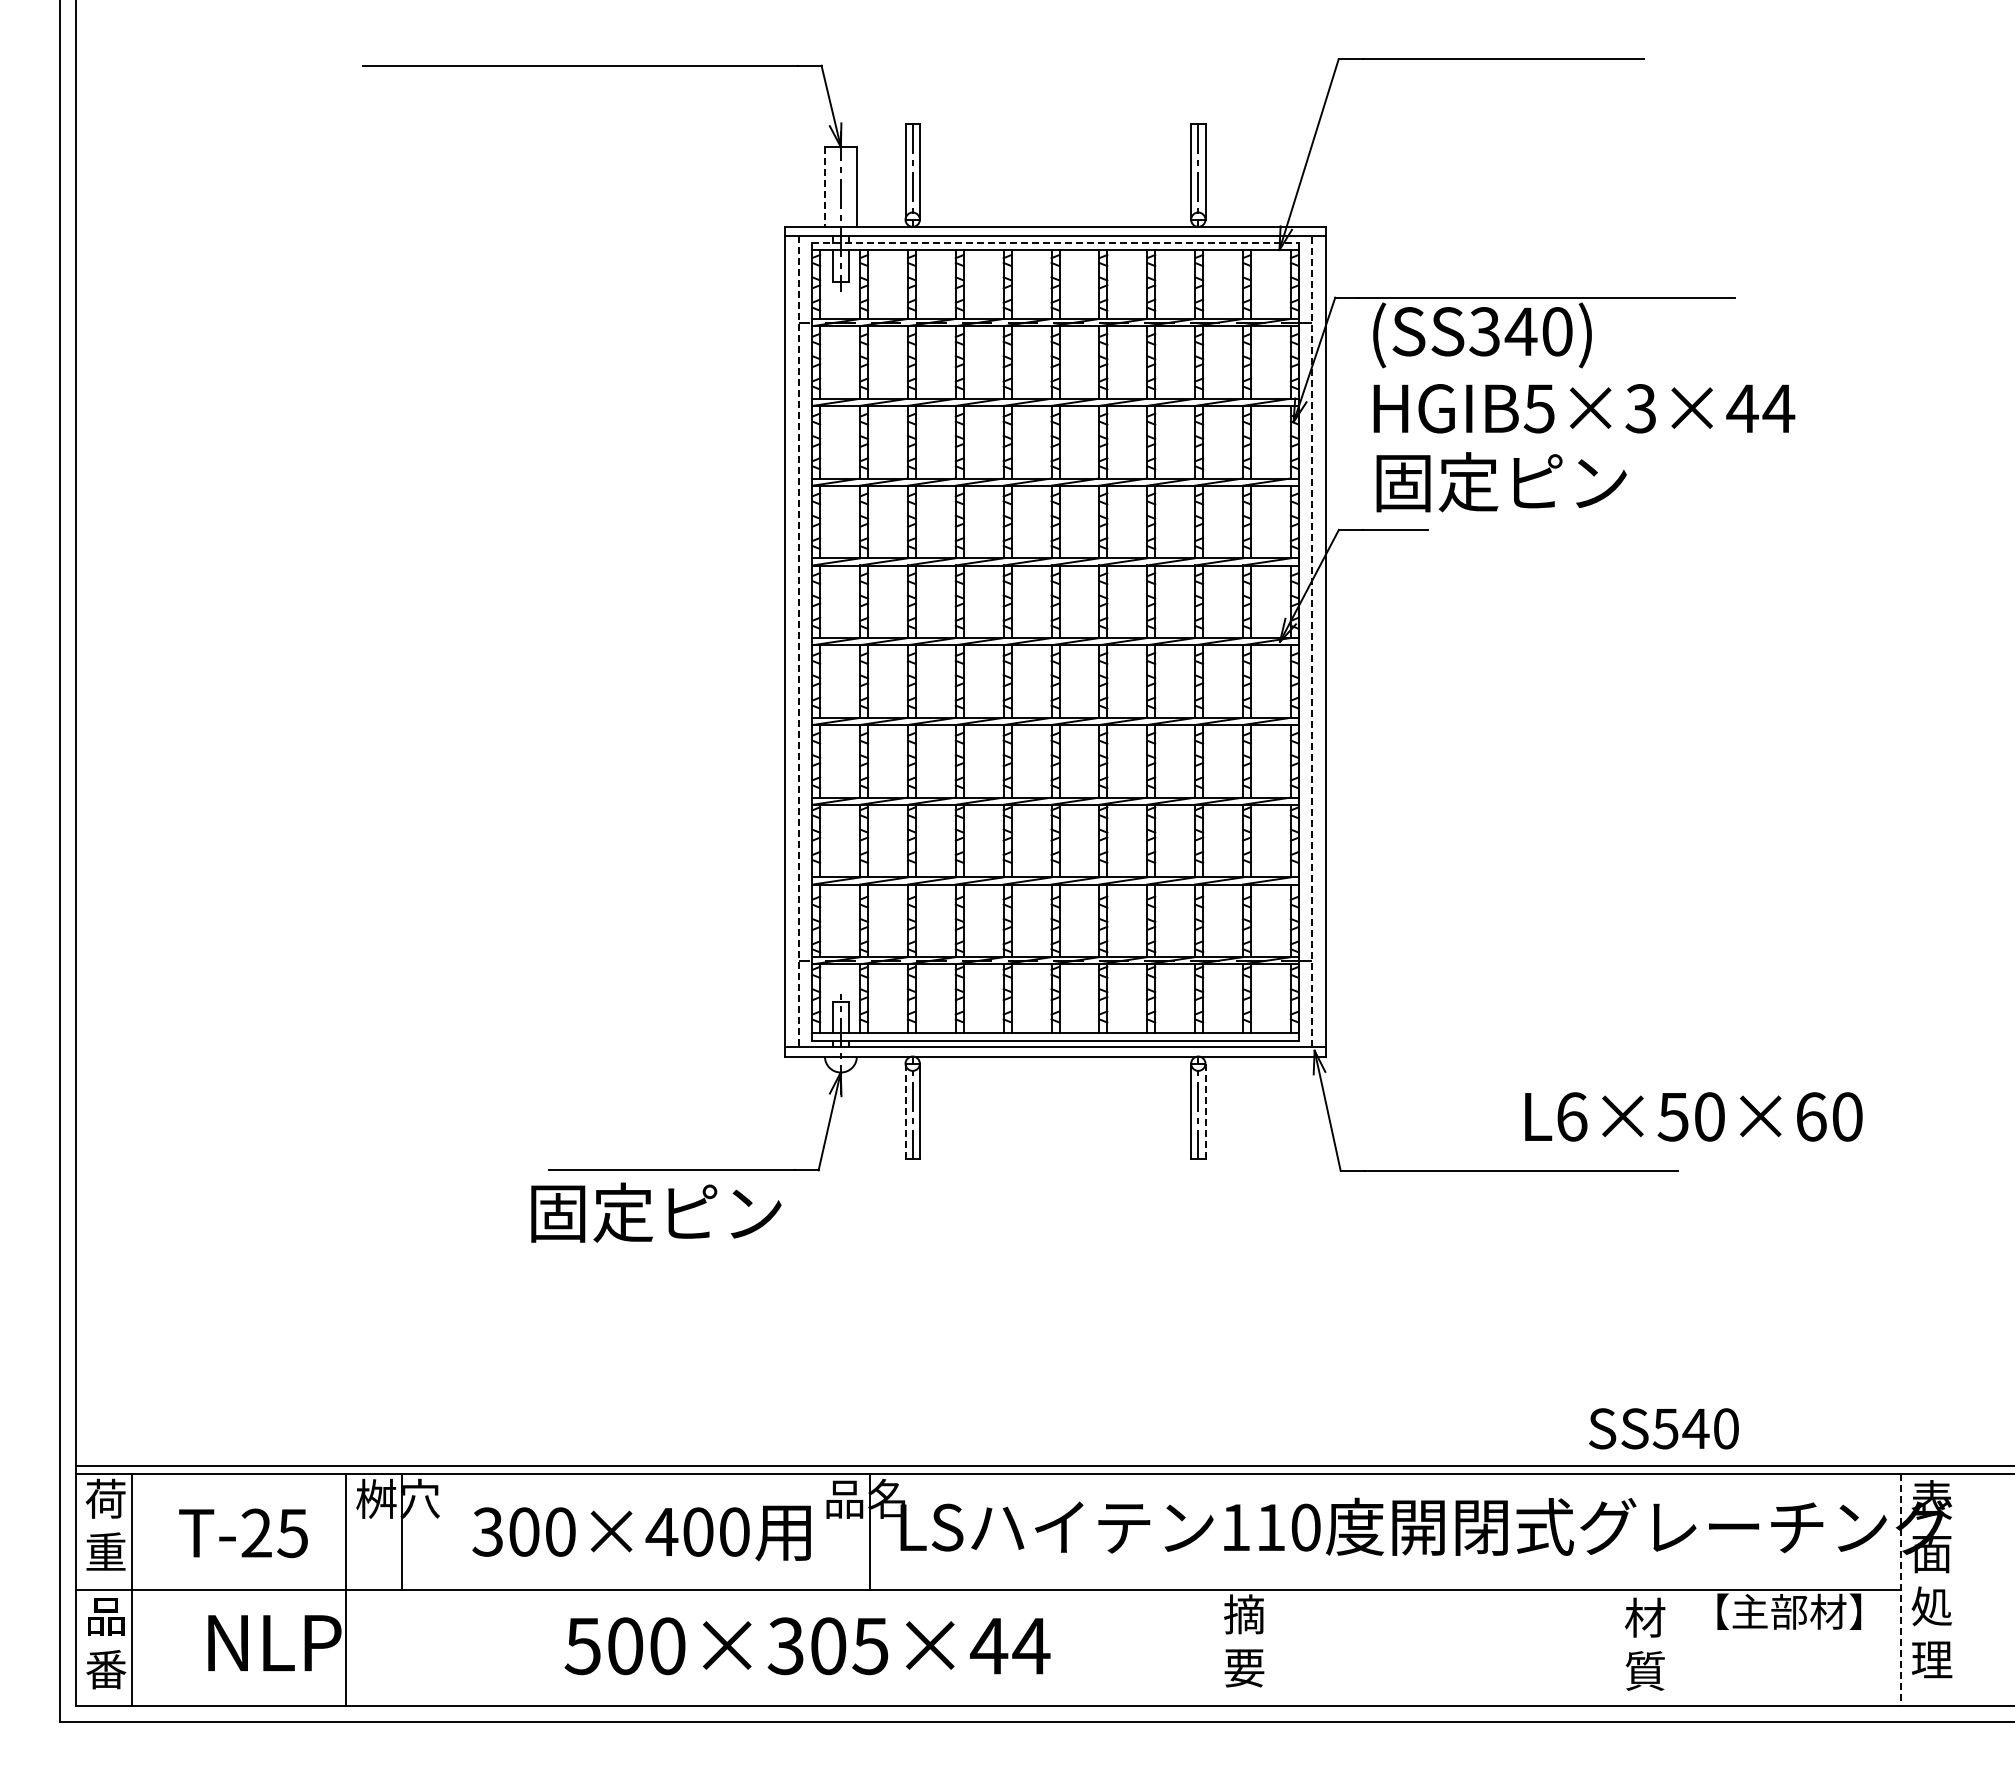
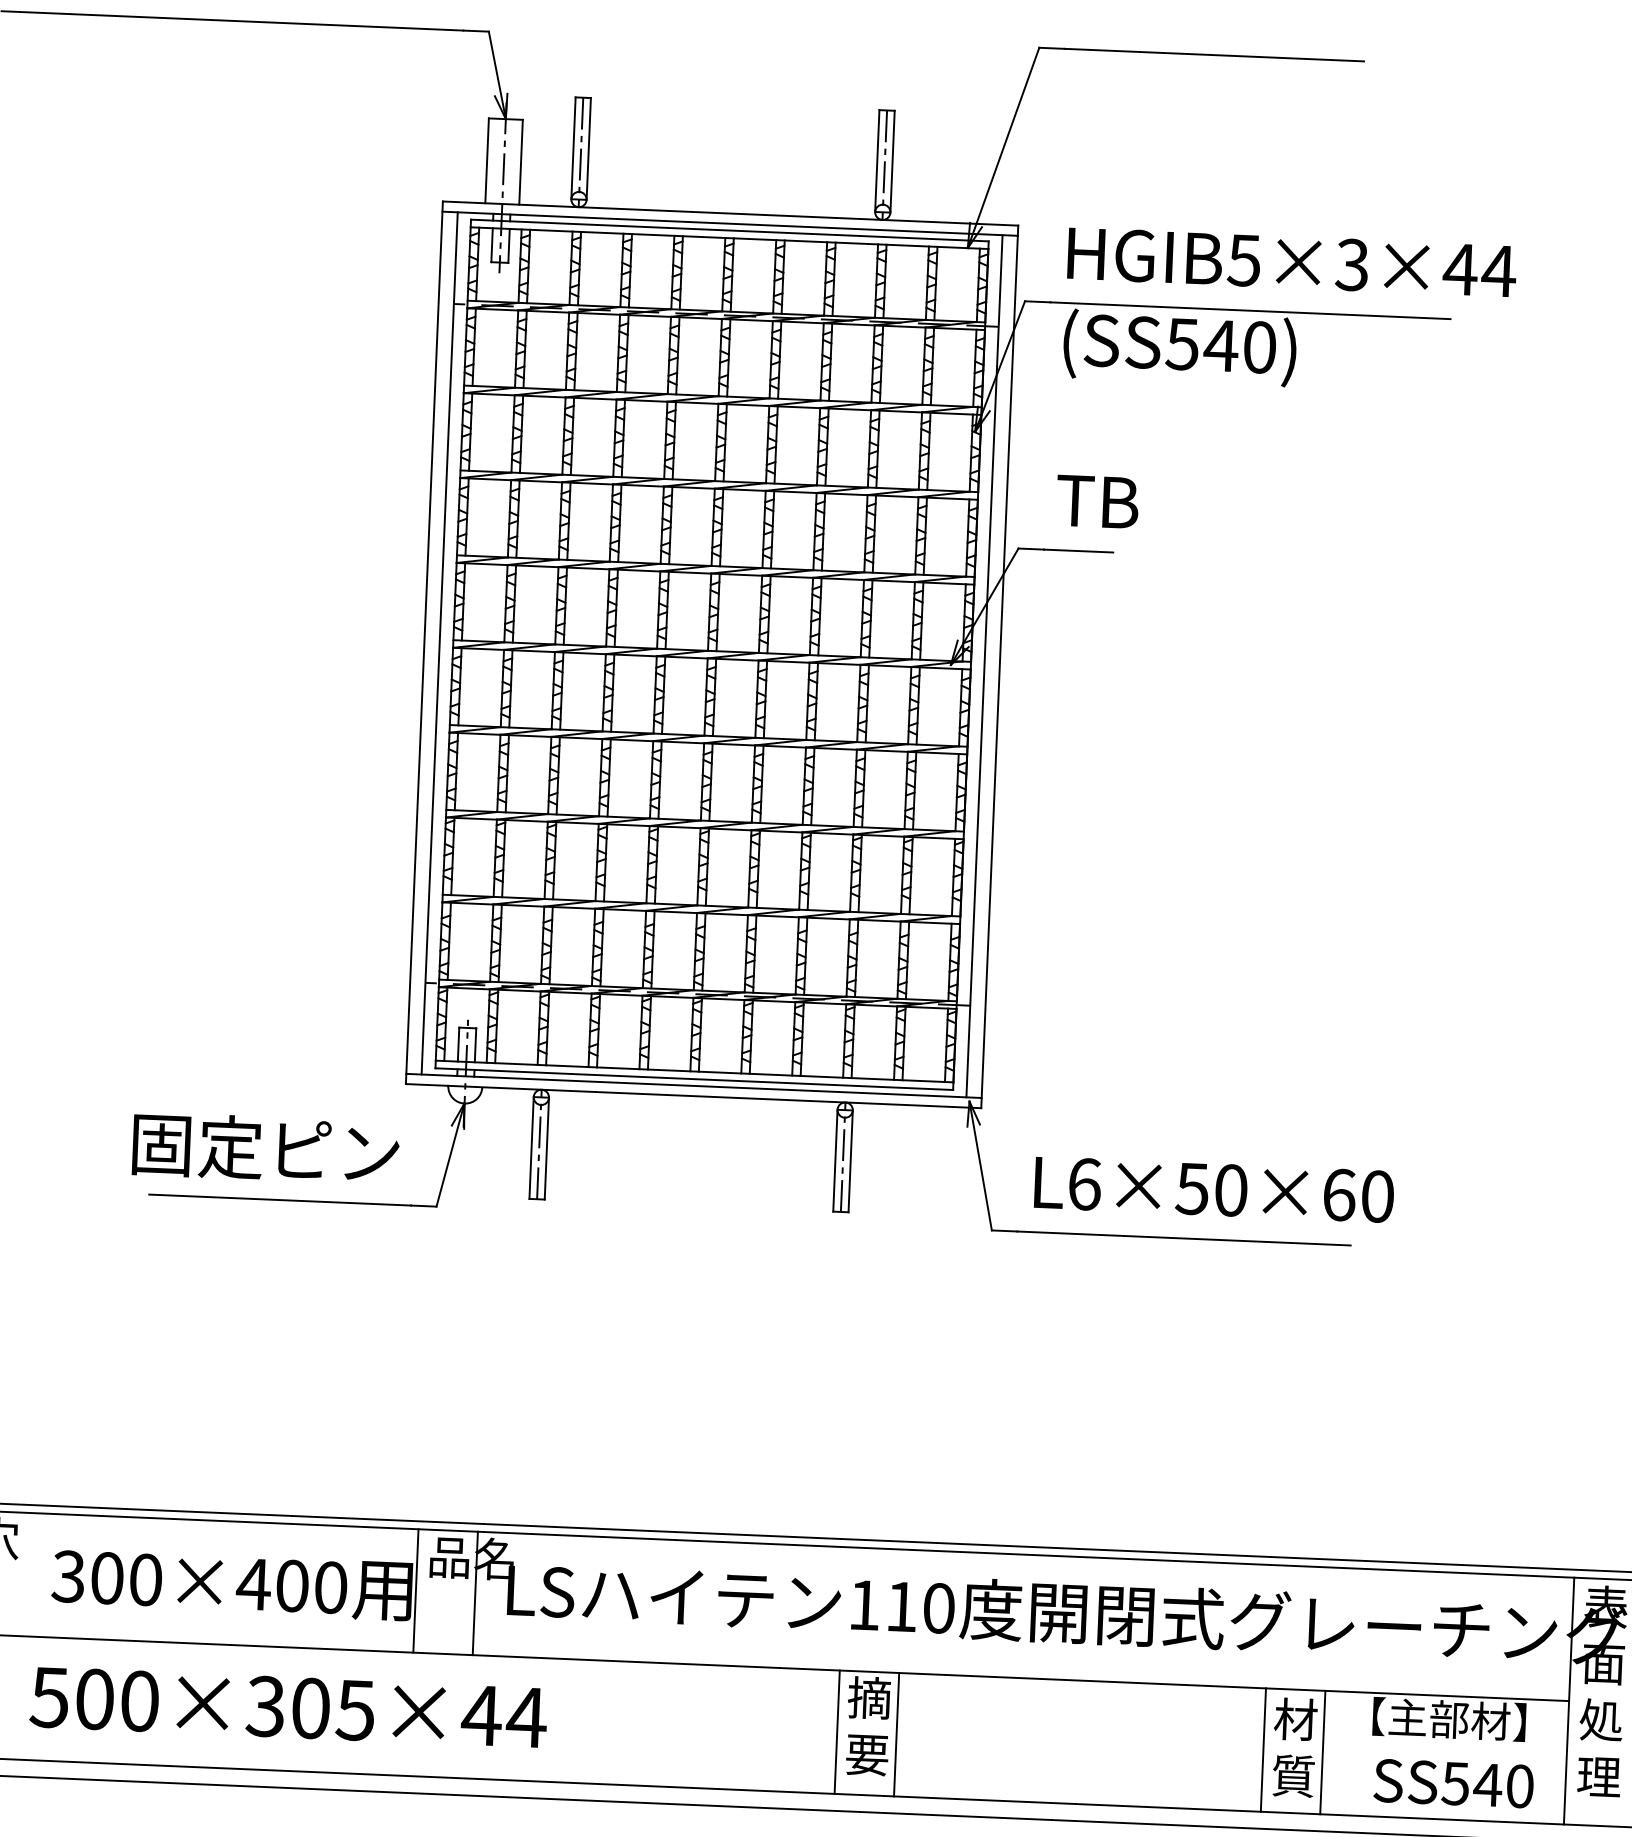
line: (824, 187) -> (486, 161), dashed -> solid
line: (1056, 242) -> (730, 230), dashed -> solid
text: (1484, 331) -> (1182, 343), (SS340) -> (SS540)
text: (1584, 408) -> (1292, 262), moved
text: (1499, 482) -> (1191, 505), 固定ピン -> TB
line: (1311, 641) -> (984, 666), dashed -> solid
line: (799, 642) -> (439, 644), dashed -> solid
line: (905, 1111) -> (531, 1147), dashed -> solid
line: (1205, 1111) -> (850, 1161), dashed -> solid
text: (1693, 1116) -> (1213, 1189), moved
text: (656, 1212) -> (266, 1148), moved
text: (1663, 1428) -> (1453, 1783), moved
line: (814, 1531) -> (416, 1590), added
line: (1900, 1589) -> (1568, 1700), dashed -> solid
text: (807, 1646) -> (288, 1707), moved
line: (1215, 1647) -> (837, 1731), added
line: (1271, 1647) -> (896, 1734), added
line: (1615, 1647) -> (1262, 1749), added
line: (1671, 1647) -> (1322, 1752), added

